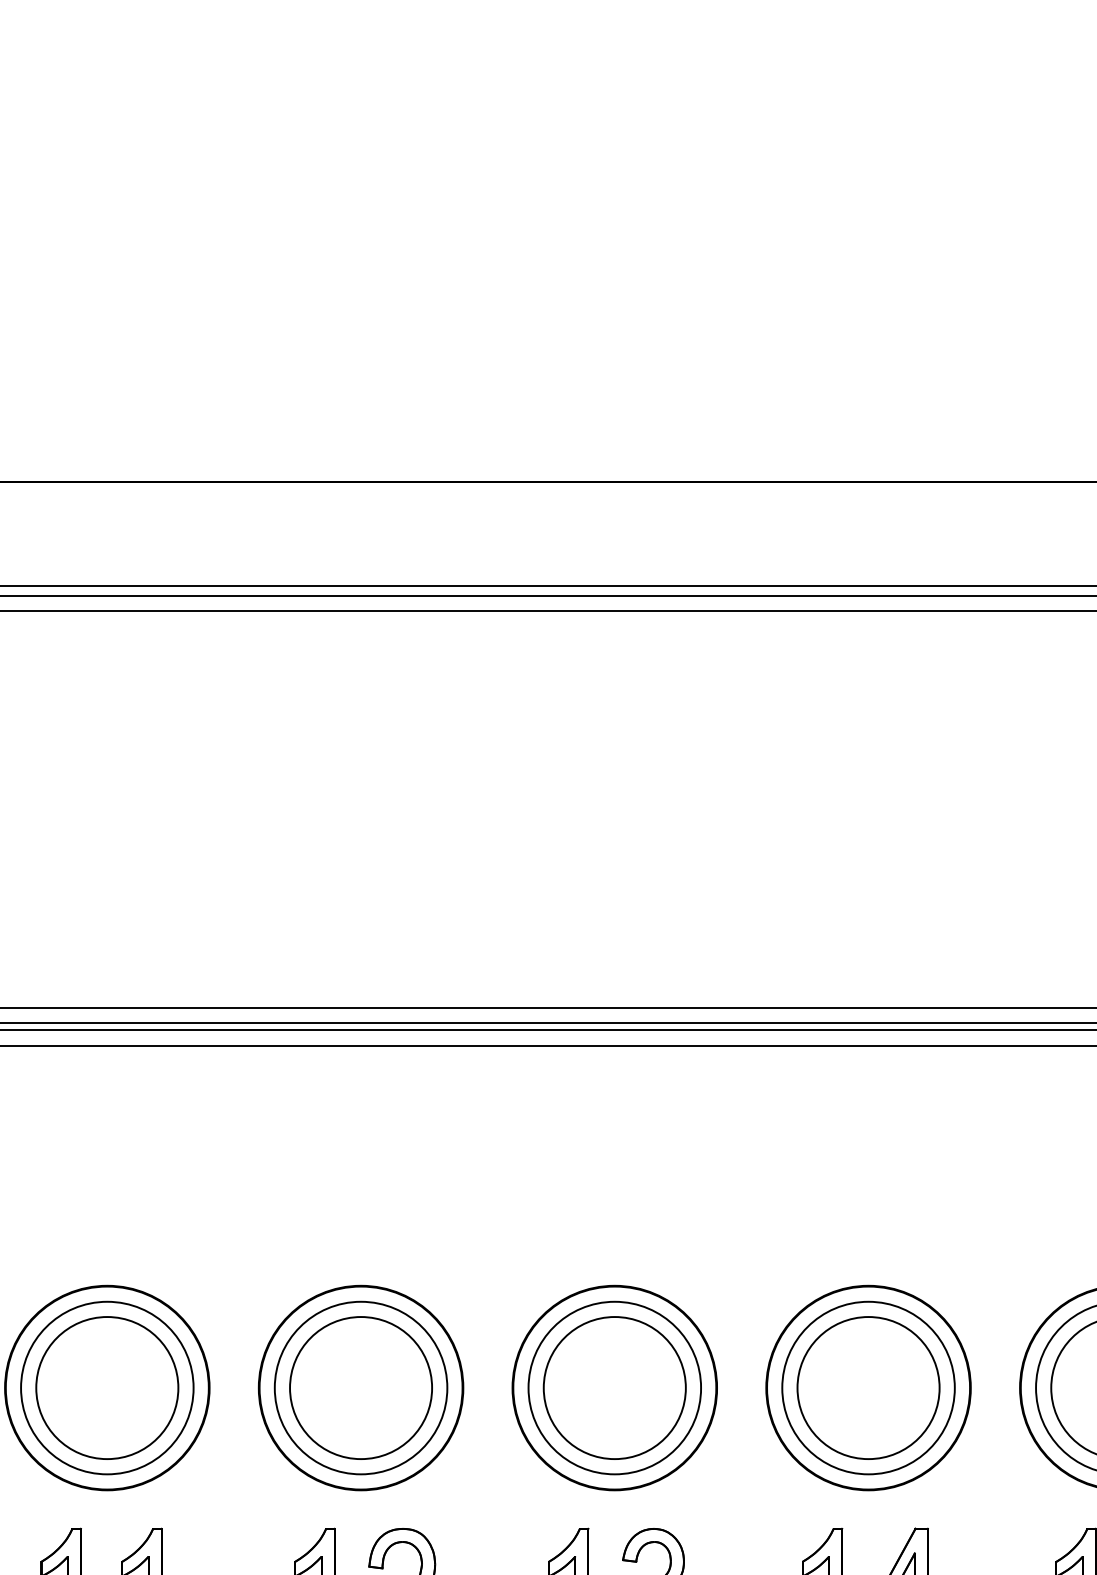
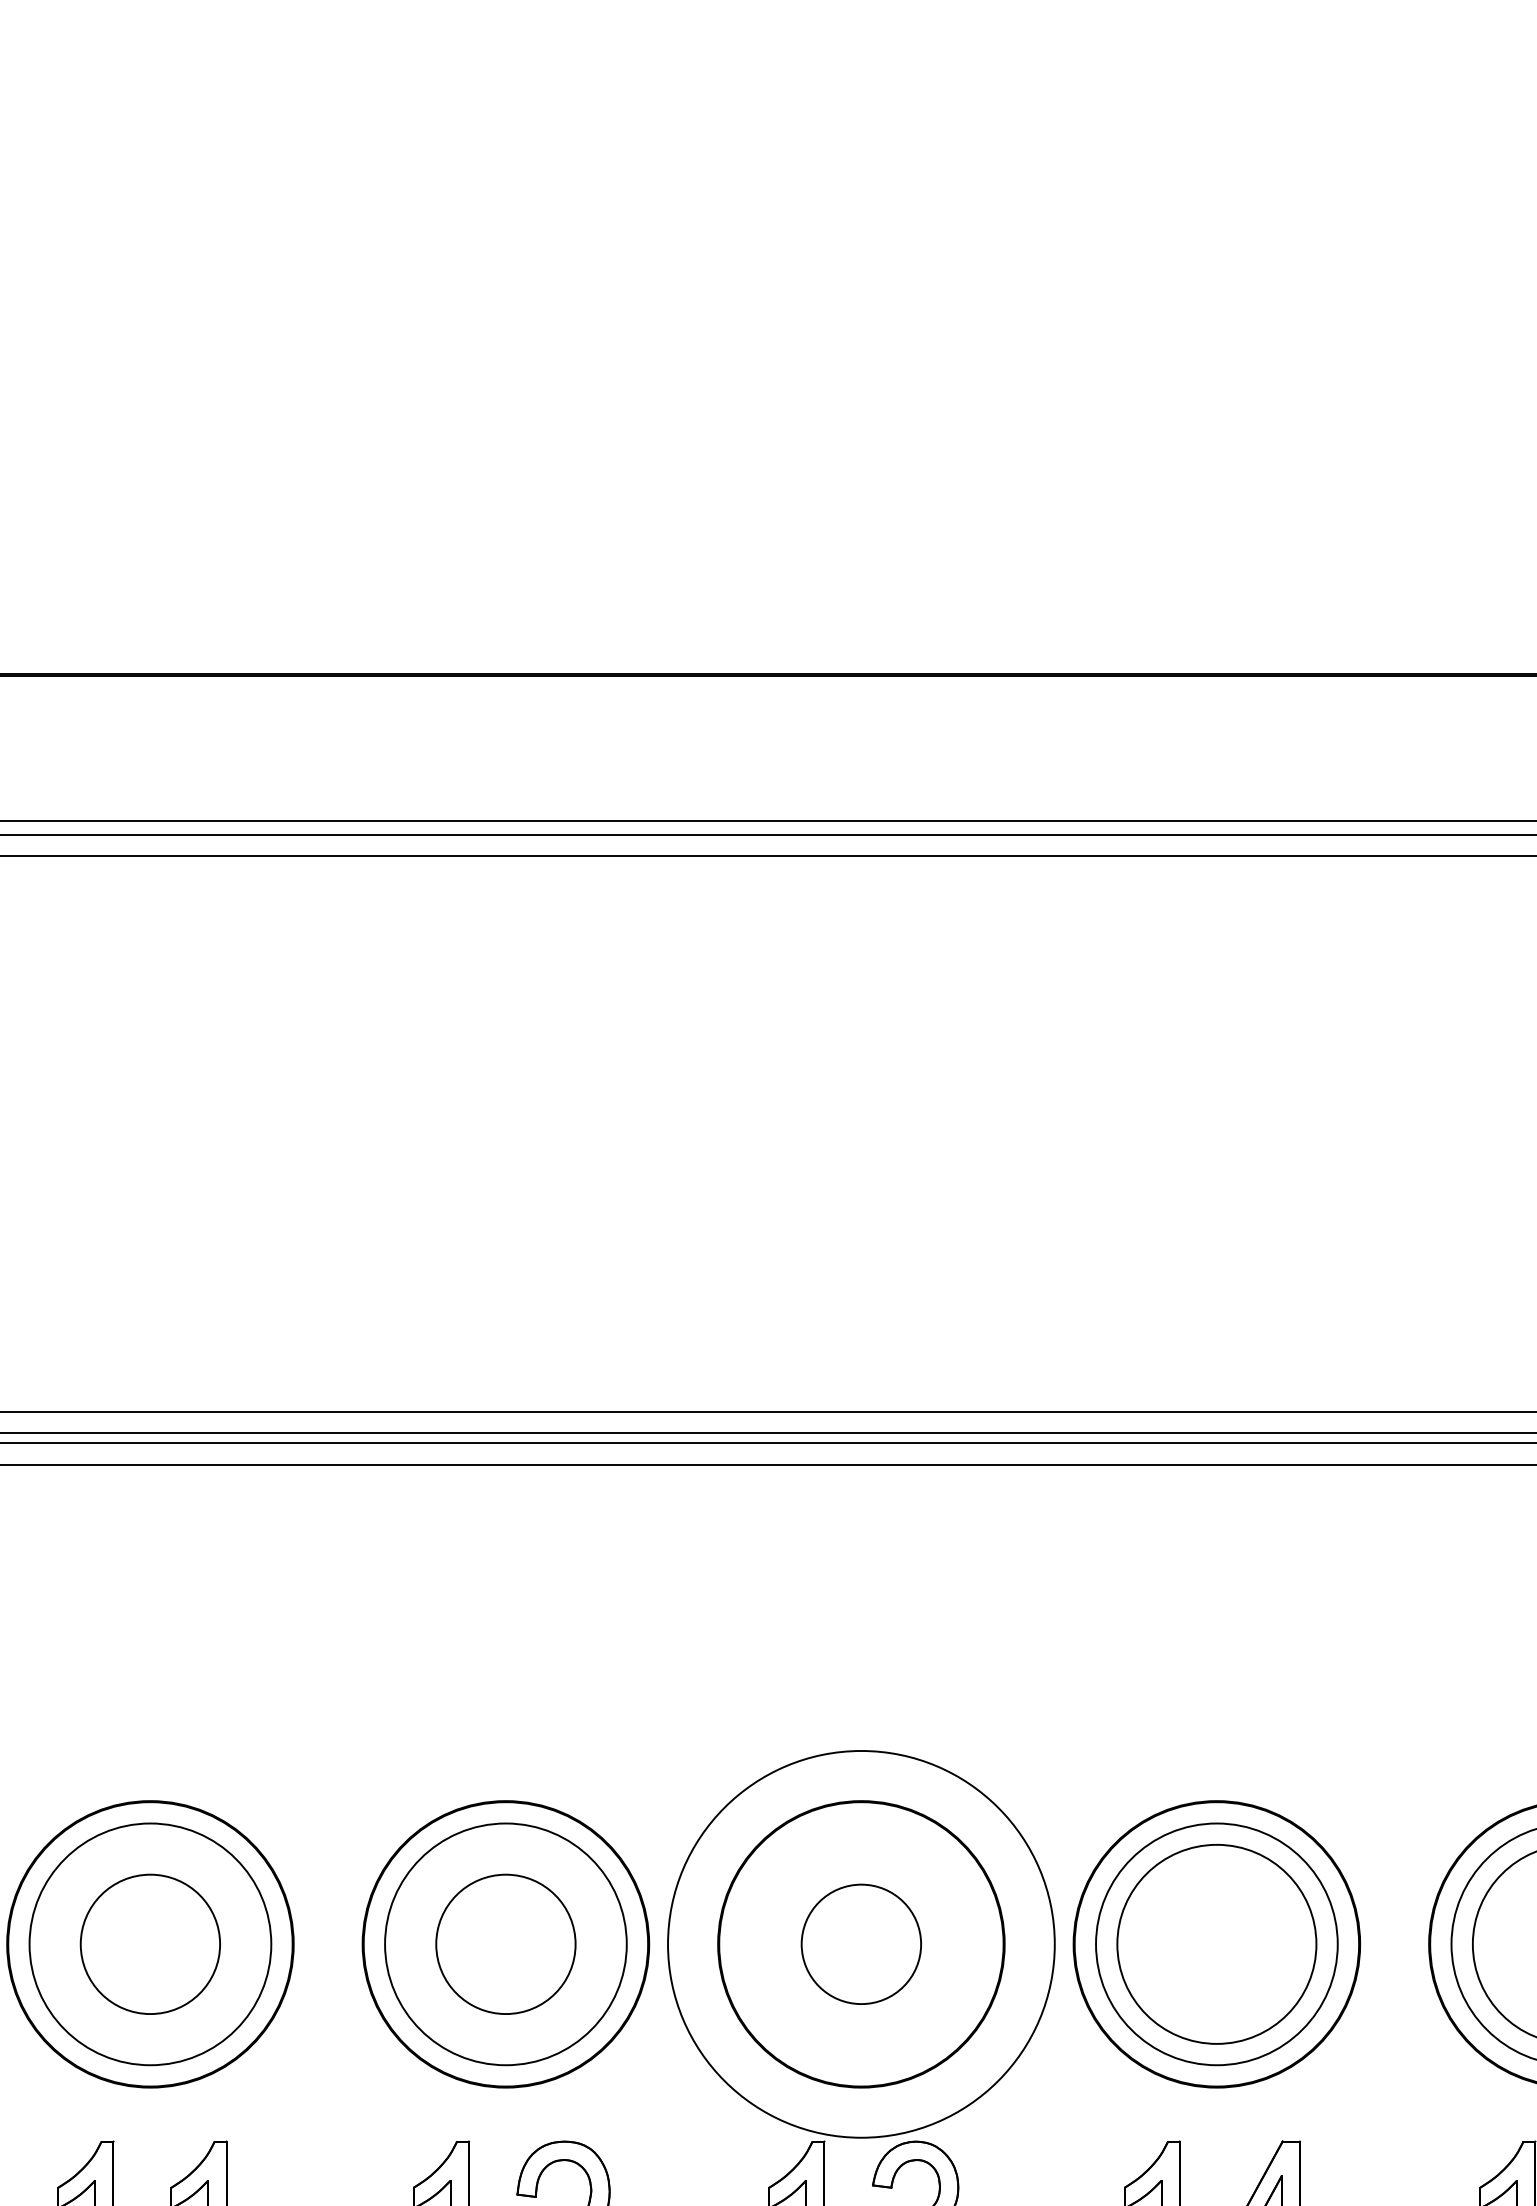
circle: (106, 1387) -> (149, 1943), size x0.7
circle: (360, 1387) -> (505, 1943), size x0.7
circle: (614, 1387) -> (860, 1943), size x0.6
circle: (614, 1388) -> (861, 1944), size x1.6

